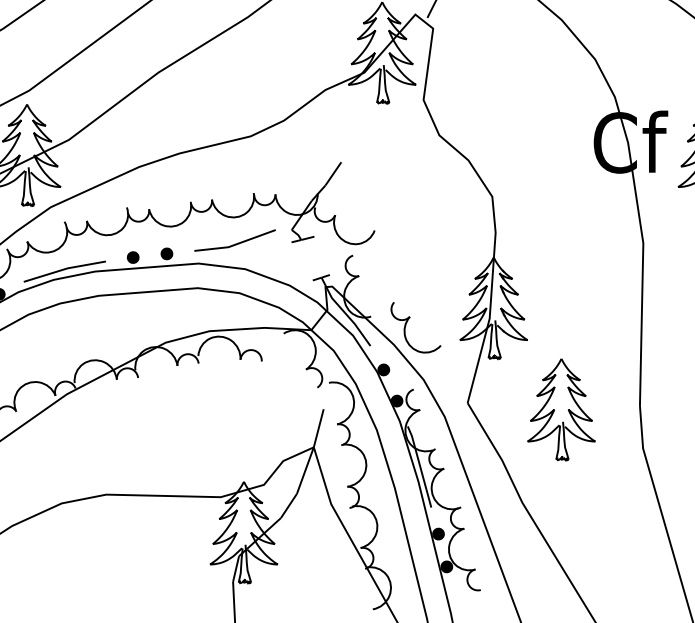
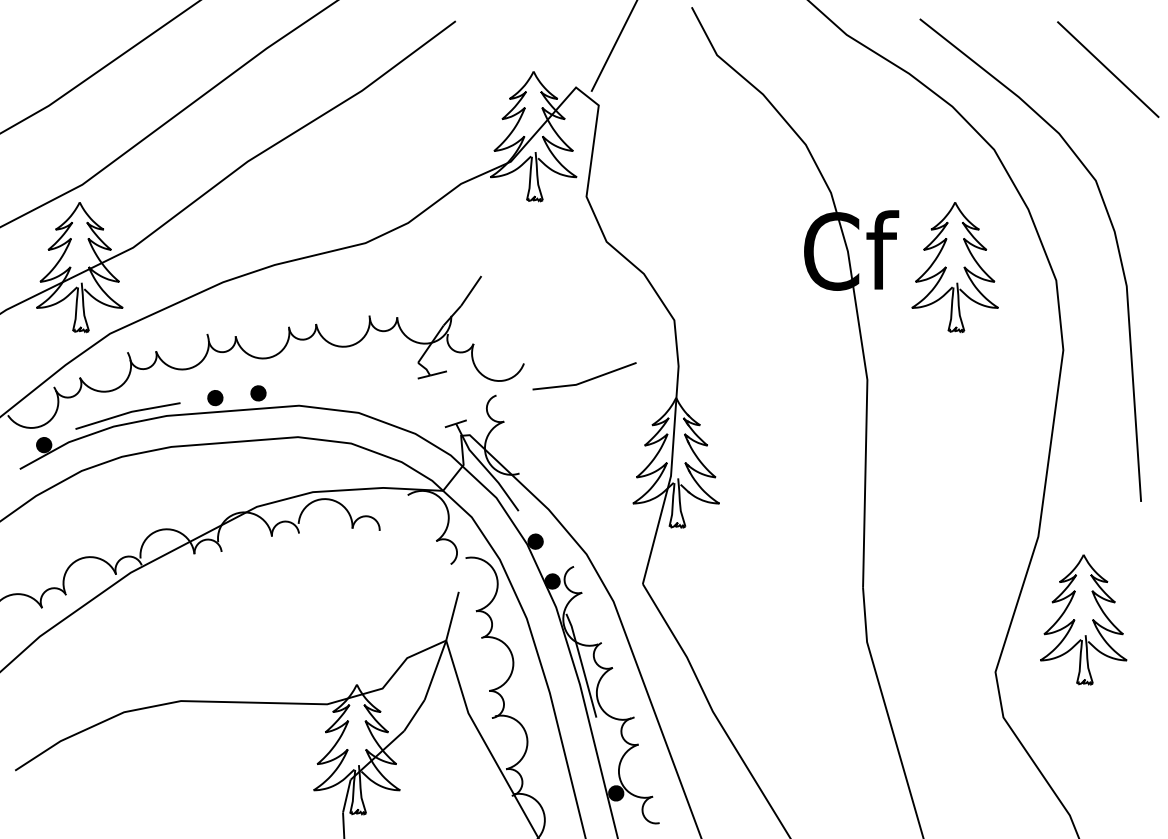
line: (235, 243) -> (584, 380), moved
part: (406, 325) -> (564, 484), removed
part: (561, 409) -> (762, 592), removed
fill: (438, 534) -> (605, 751), removed

